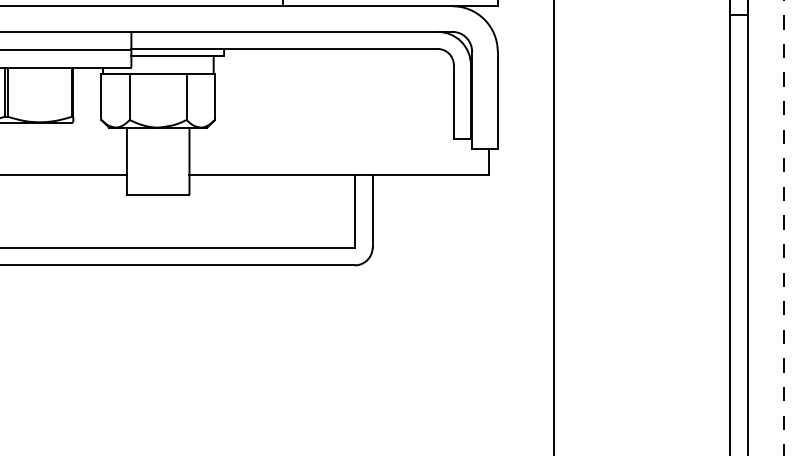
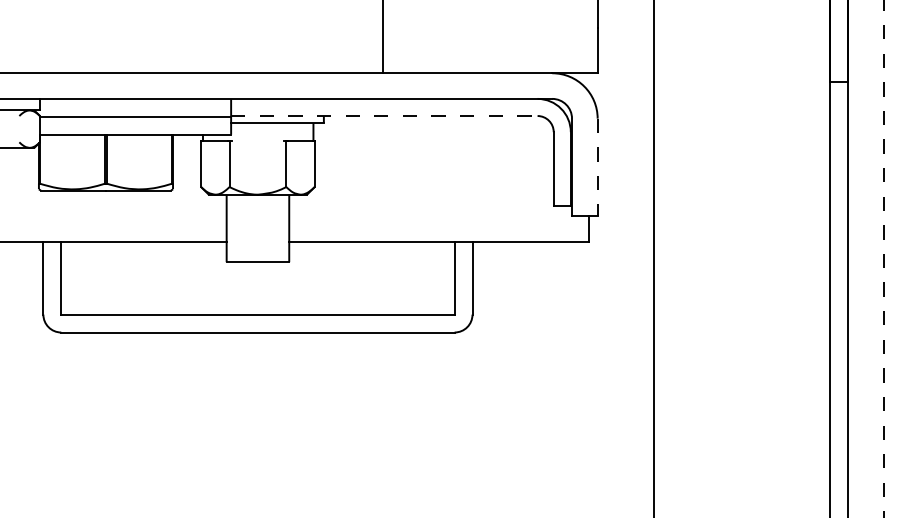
line: (284, 49) -> (384, 116), solid -> dashed
line: (157, 74) -> (257, 141), removed
line: (497, 100) -> (597, 167), solid -> dashed

